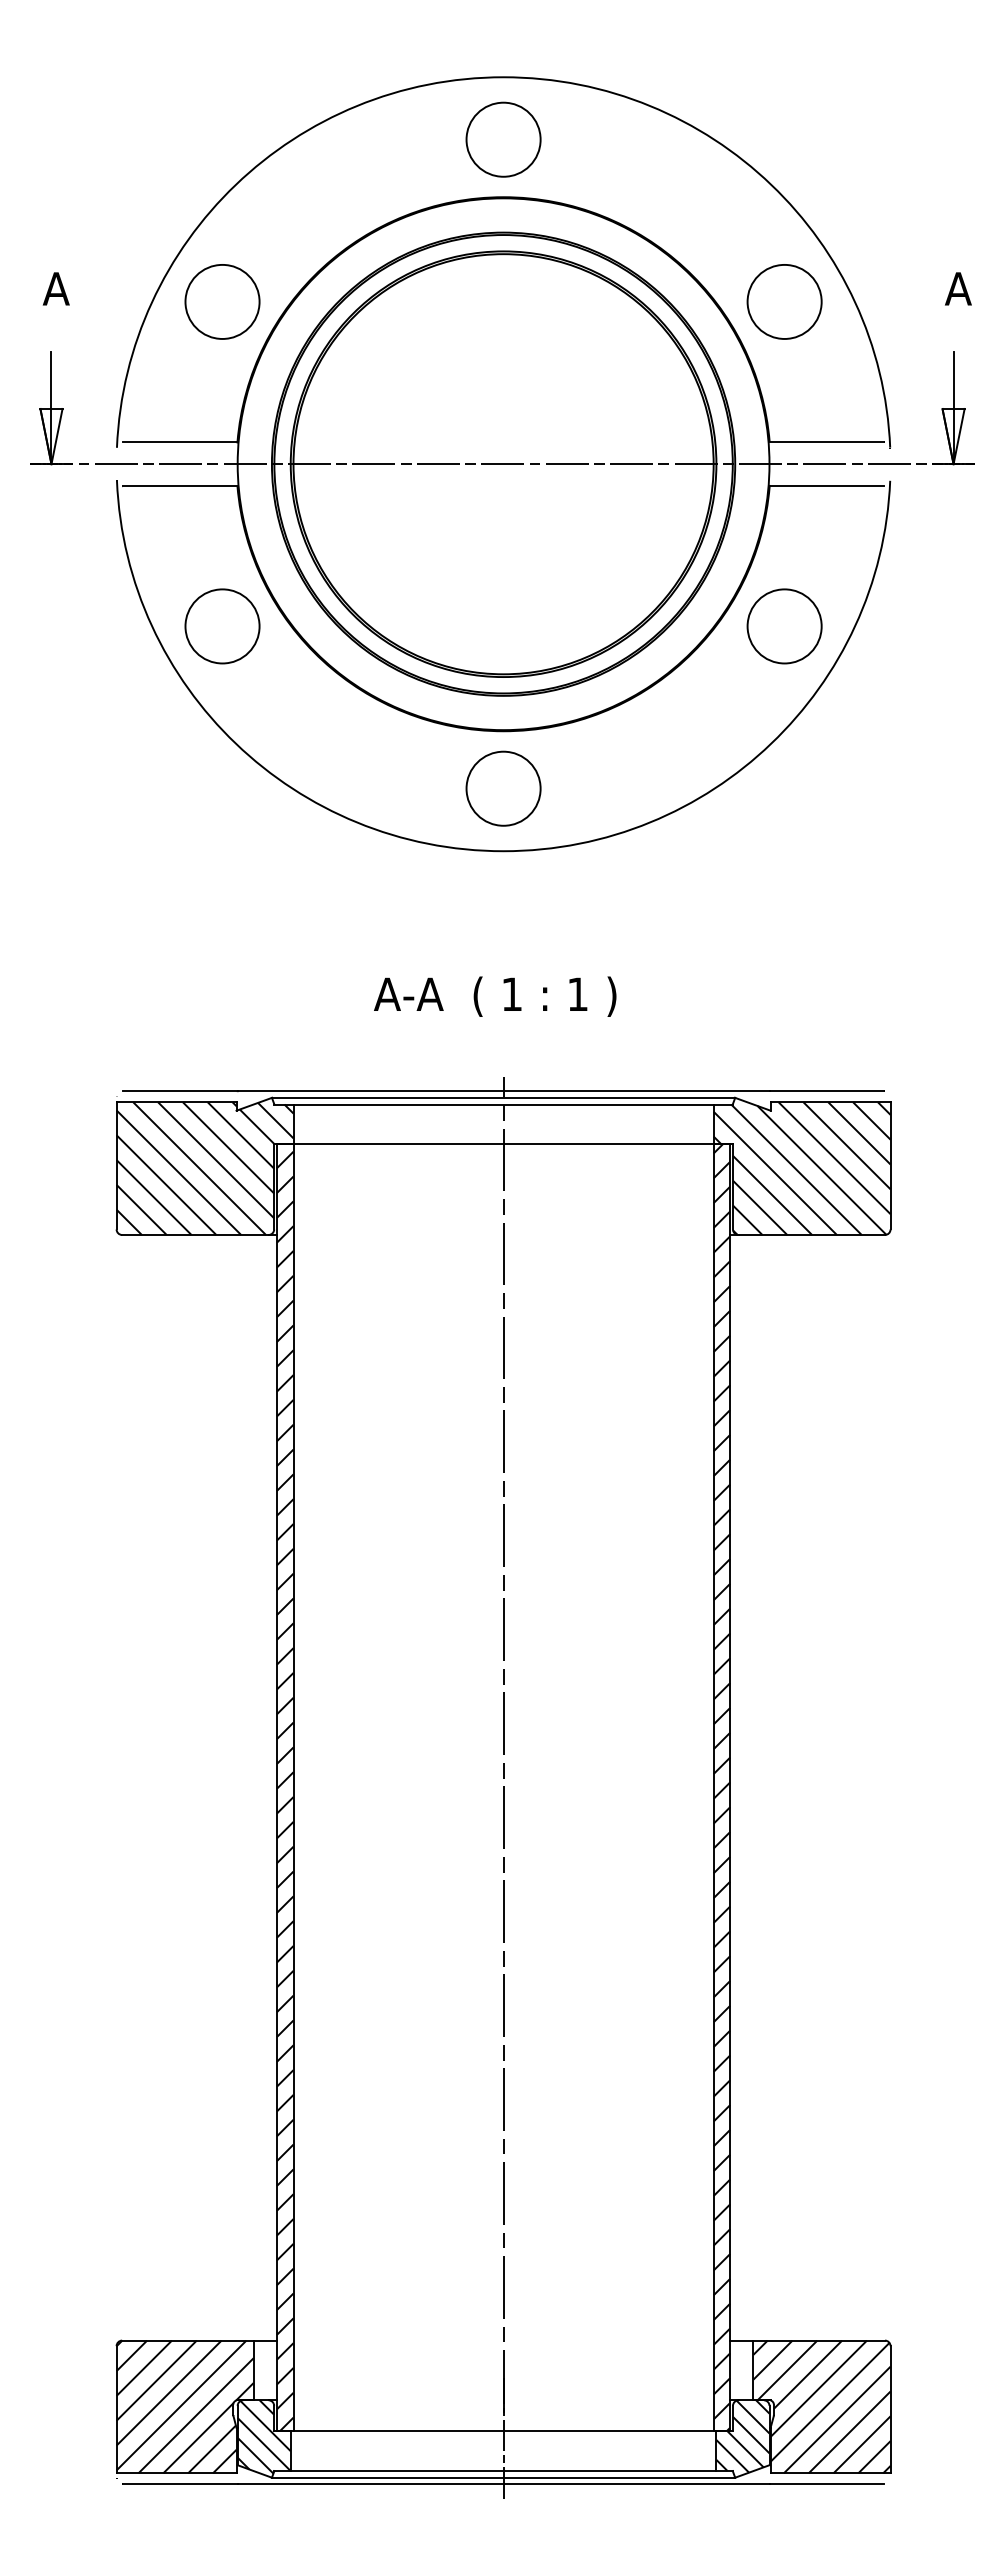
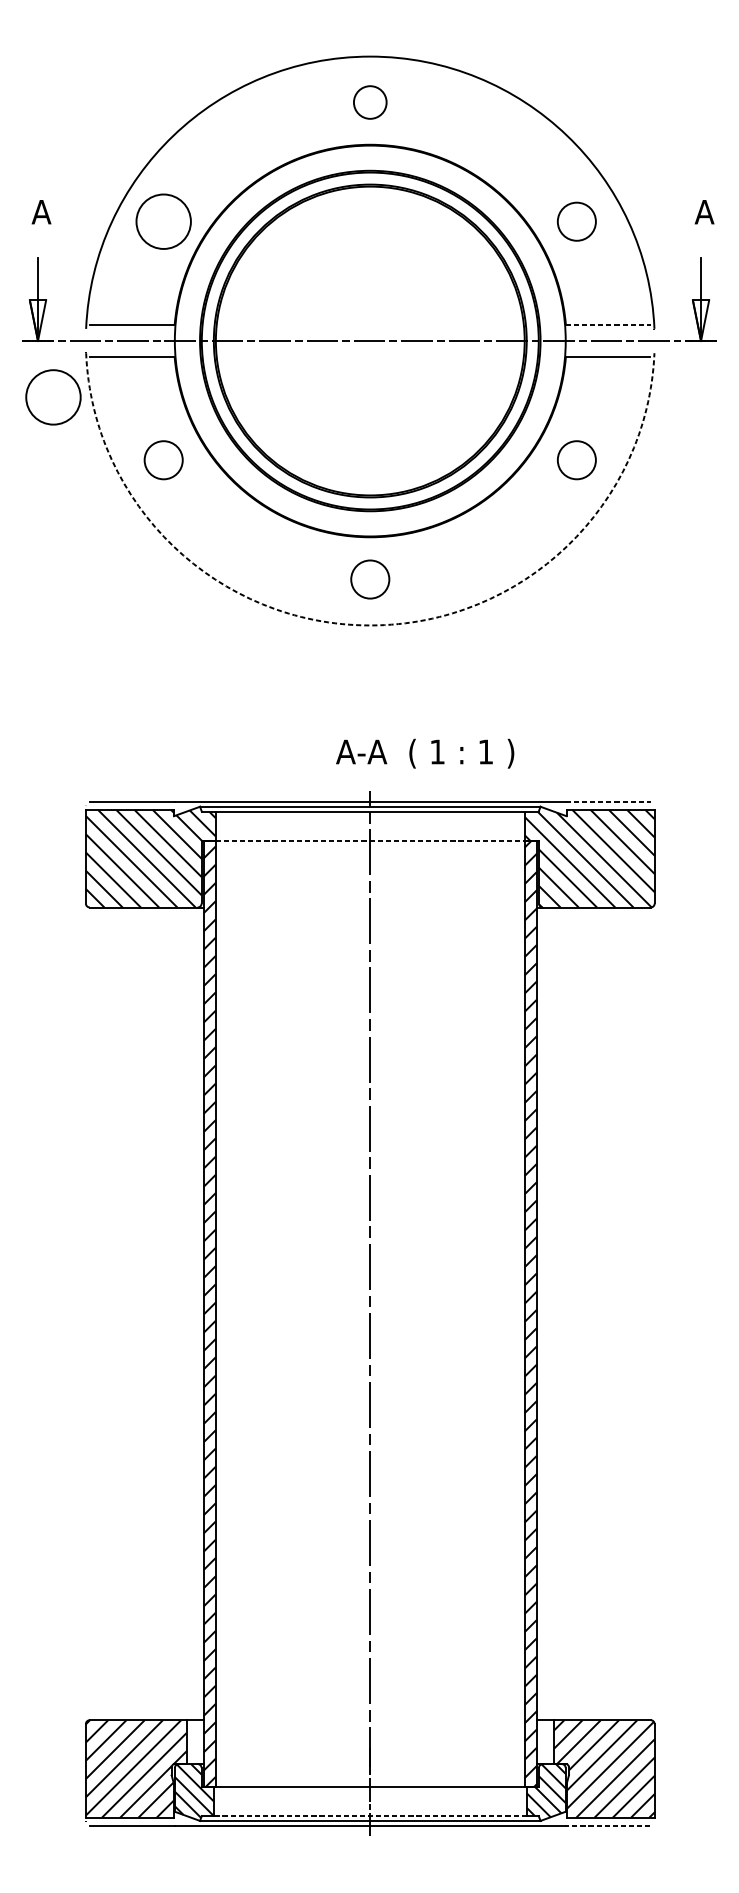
circle: (503, 139) -> (370, 102), size x0.6
circle: (784, 301) -> (576, 221), size x0.7
line: (827, 442) -> (608, 325), solid -> dashed
circle: (72, 540) -> (53, 397), added
circle: (222, 626) -> (163, 460), size x0.7
circle: (784, 626) -> (576, 460), size x0.7
circle: (503, 788) -> (370, 579), size x0.7
arc: (503, 851) -> (370, 625), solid -> dashed
text: (495, 996) -> (425, 753), moved
line: (827, 1091) -> (608, 802), solid -> dashed
line: (504, 1144) -> (370, 841), solid -> dashed
line: (503, 2471) -> (370, 1816), solid -> dashed
line: (826, 2484) -> (607, 1825), solid -> dashed

